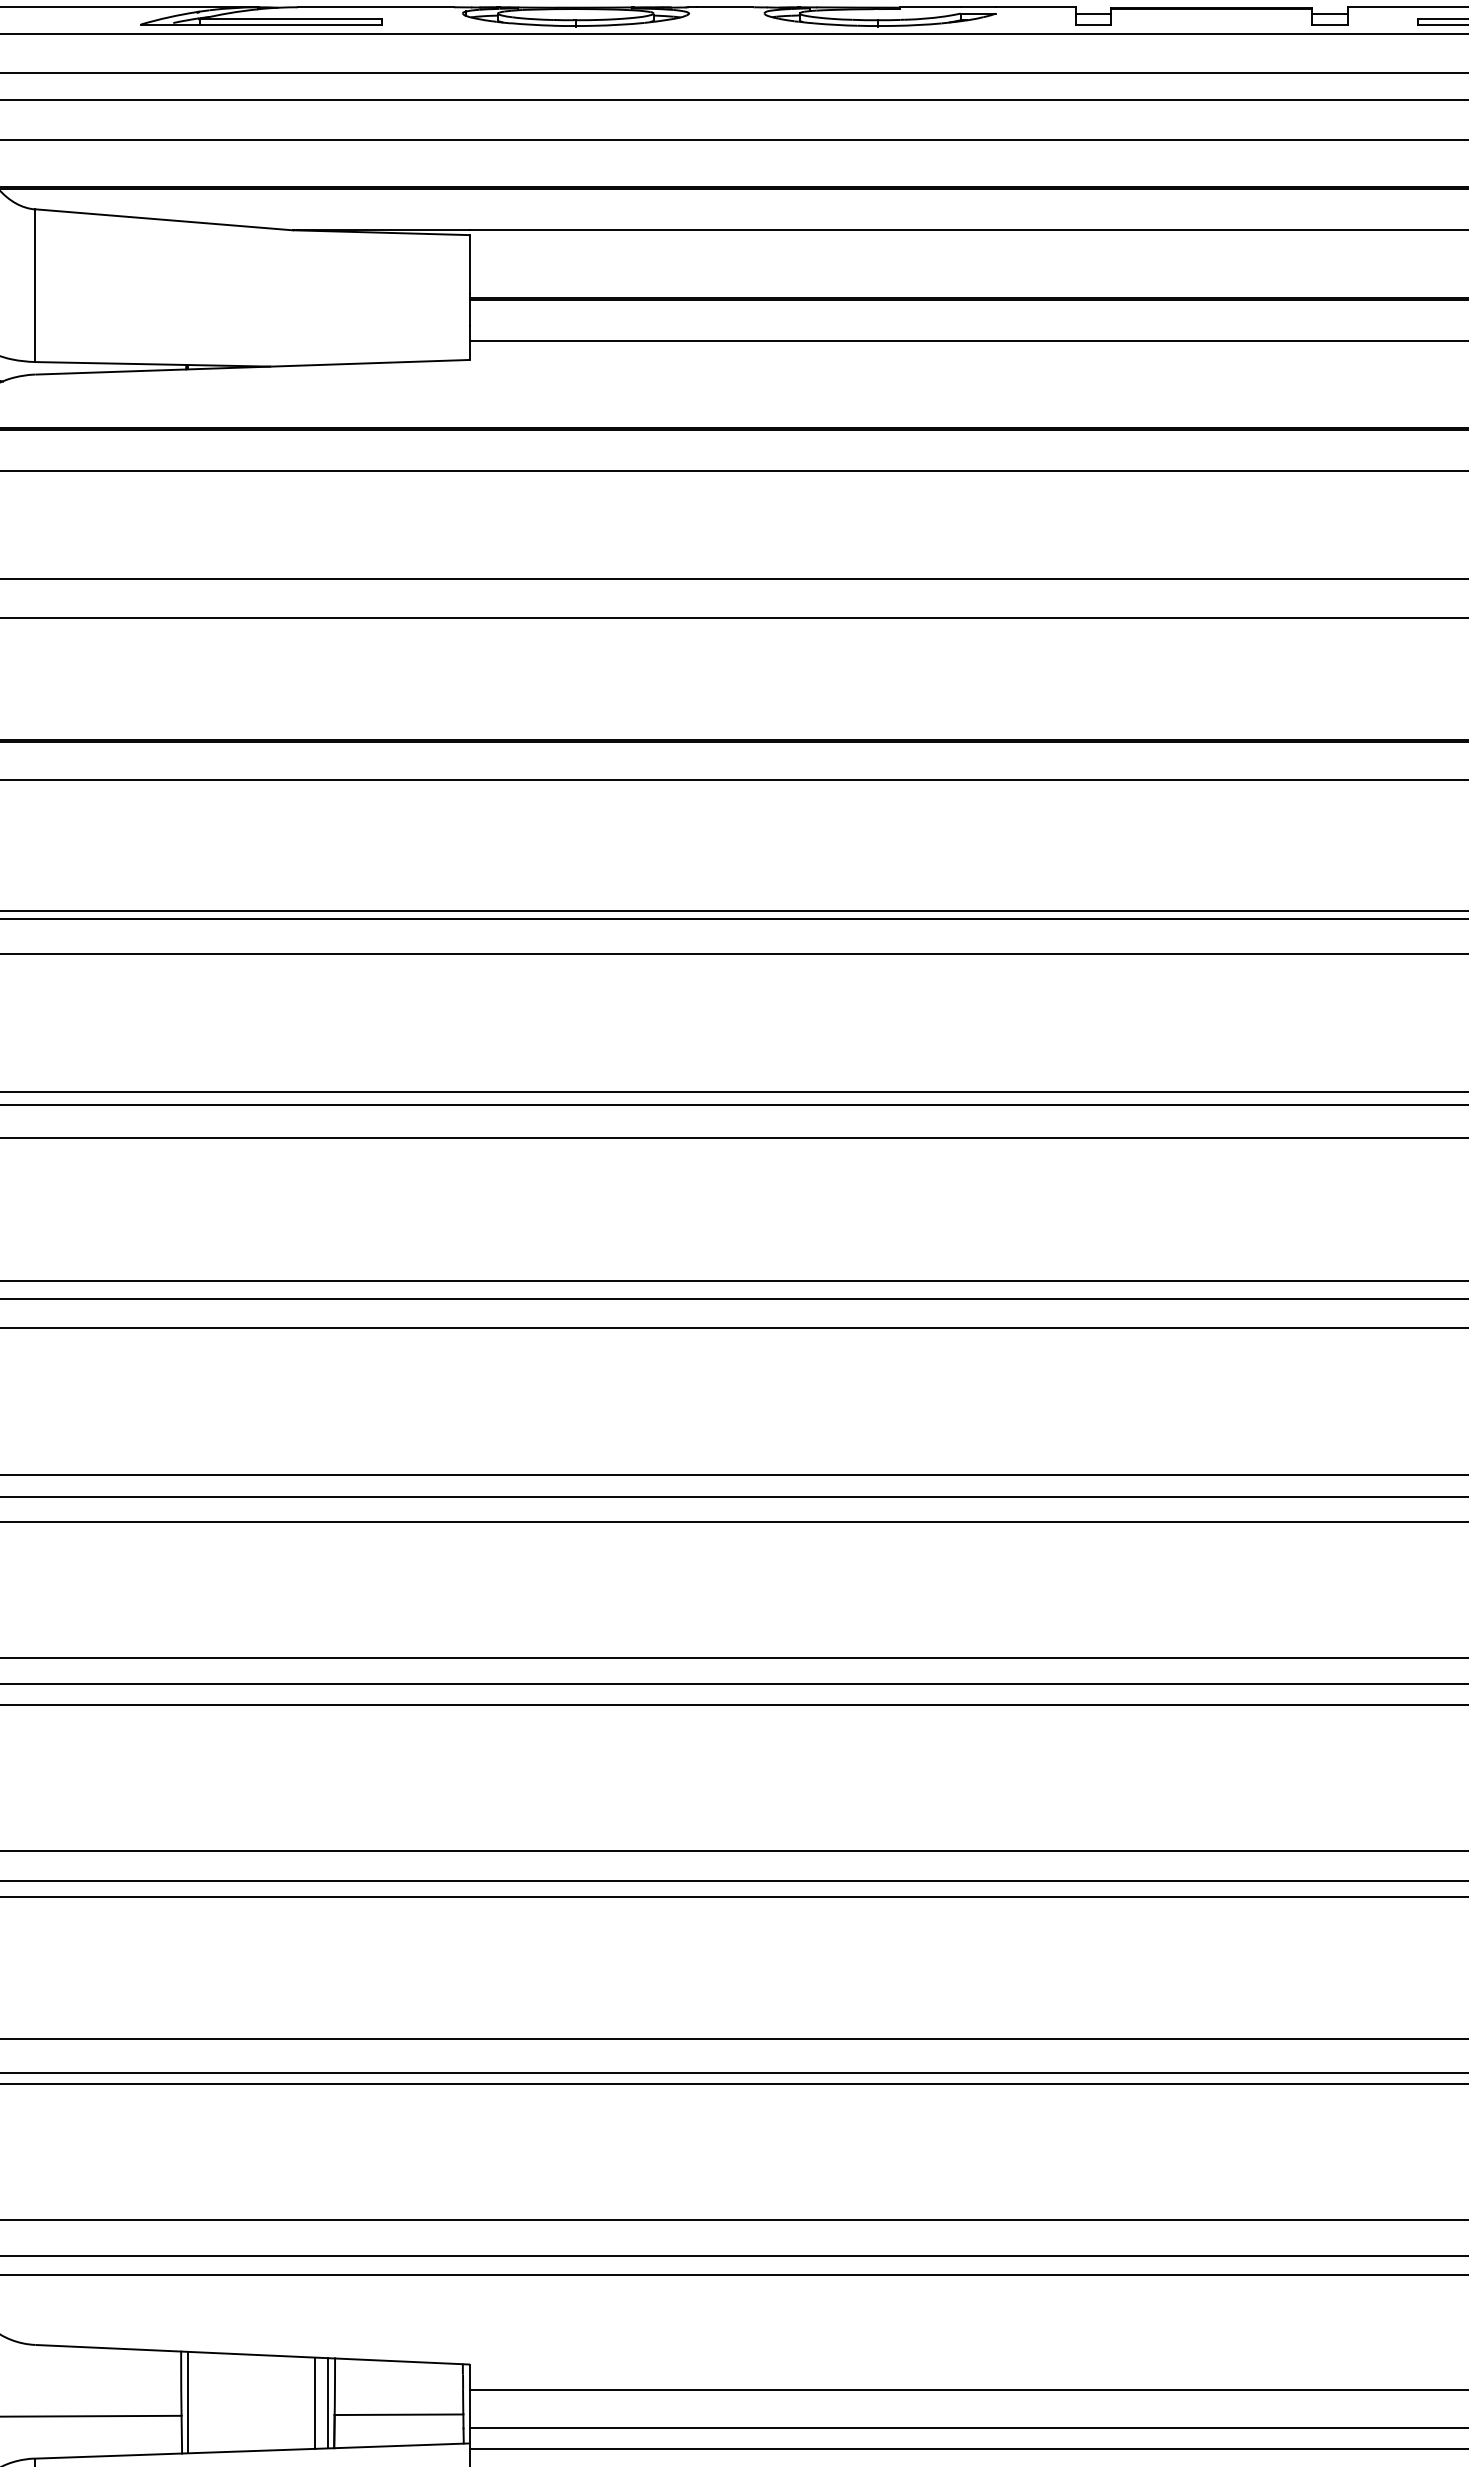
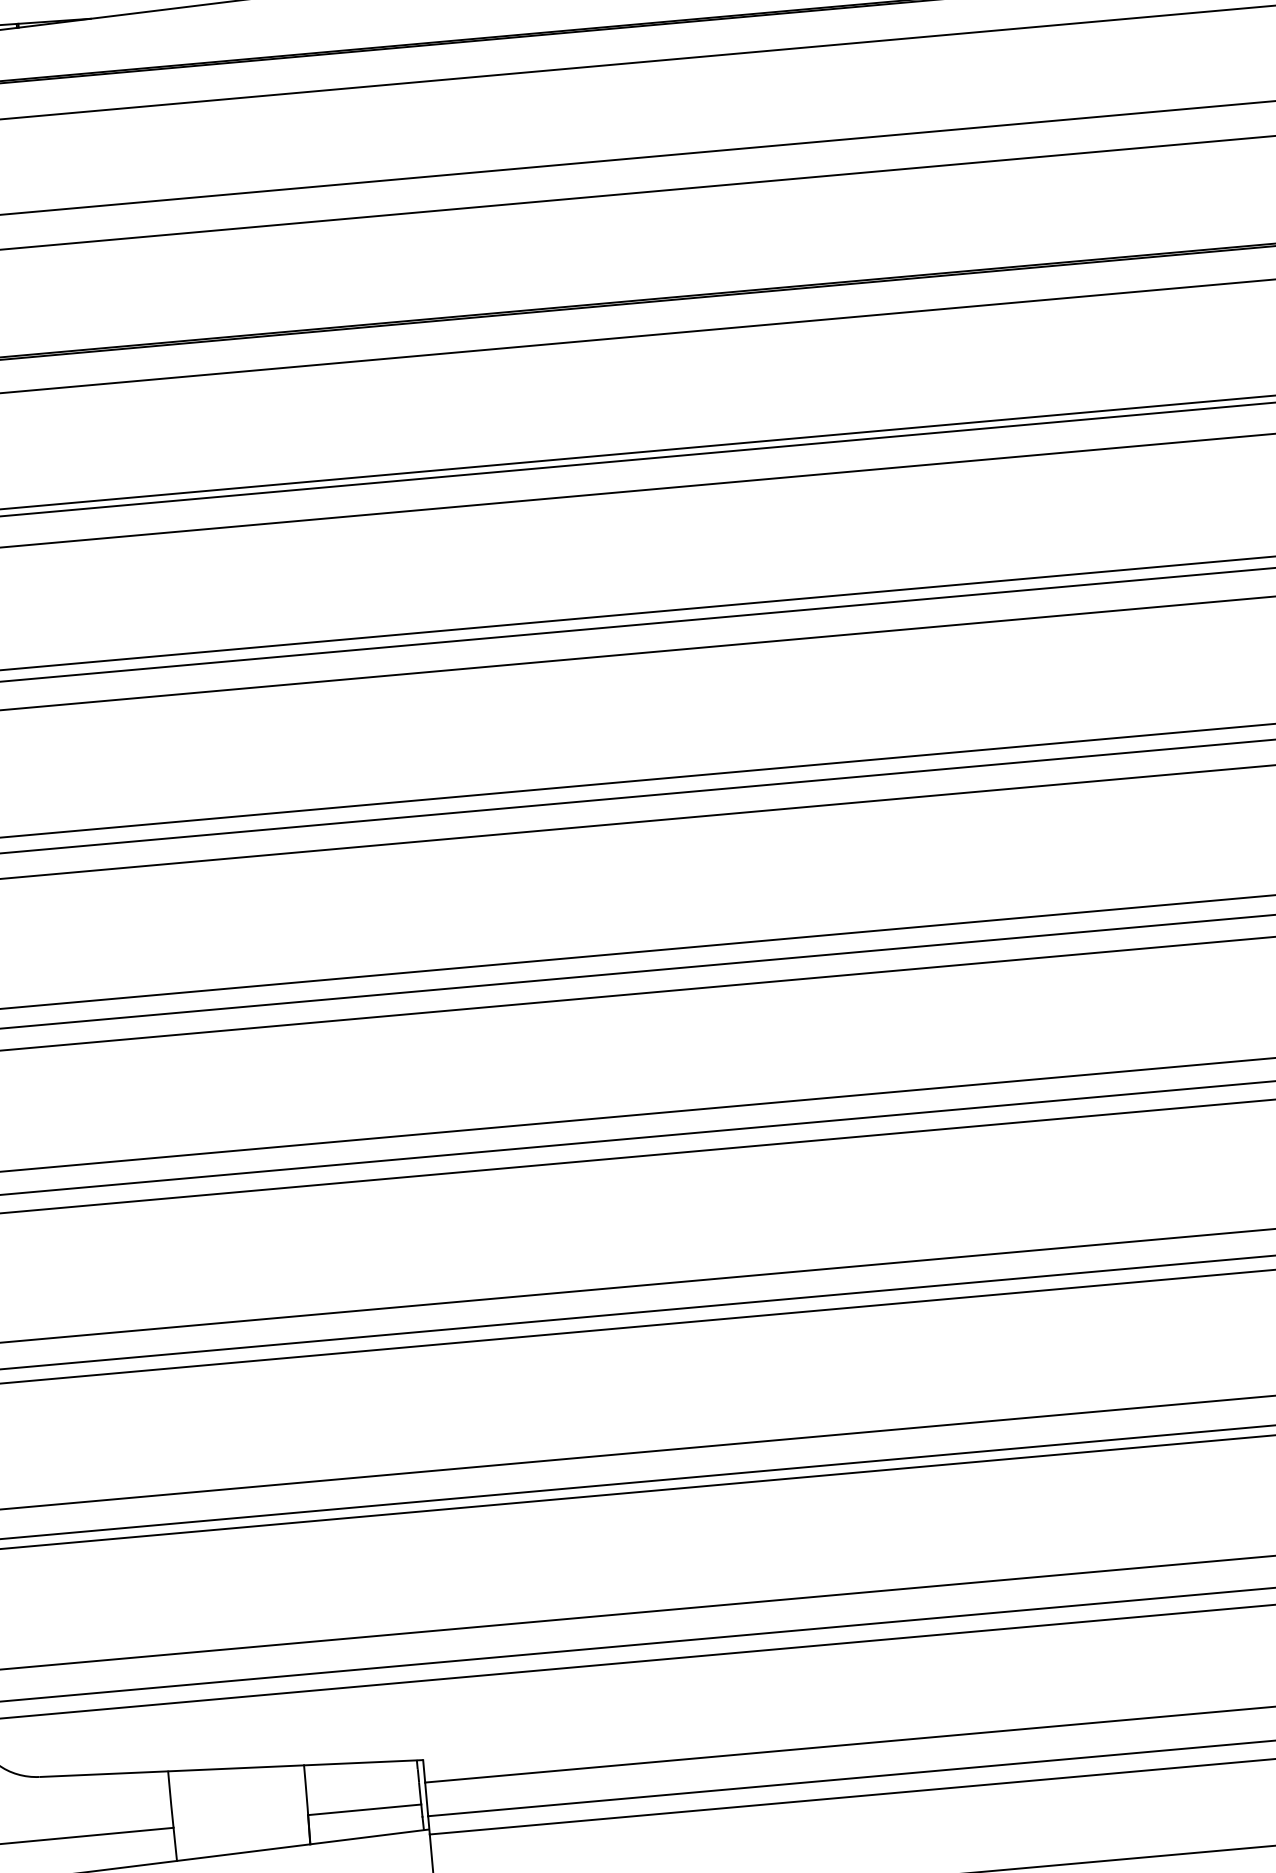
line: (188, 2402) -> (178, 1815), removed
line: (315, 2402) -> (290, 1805), removed
line: (328, 2403) -> (301, 1805), removed

